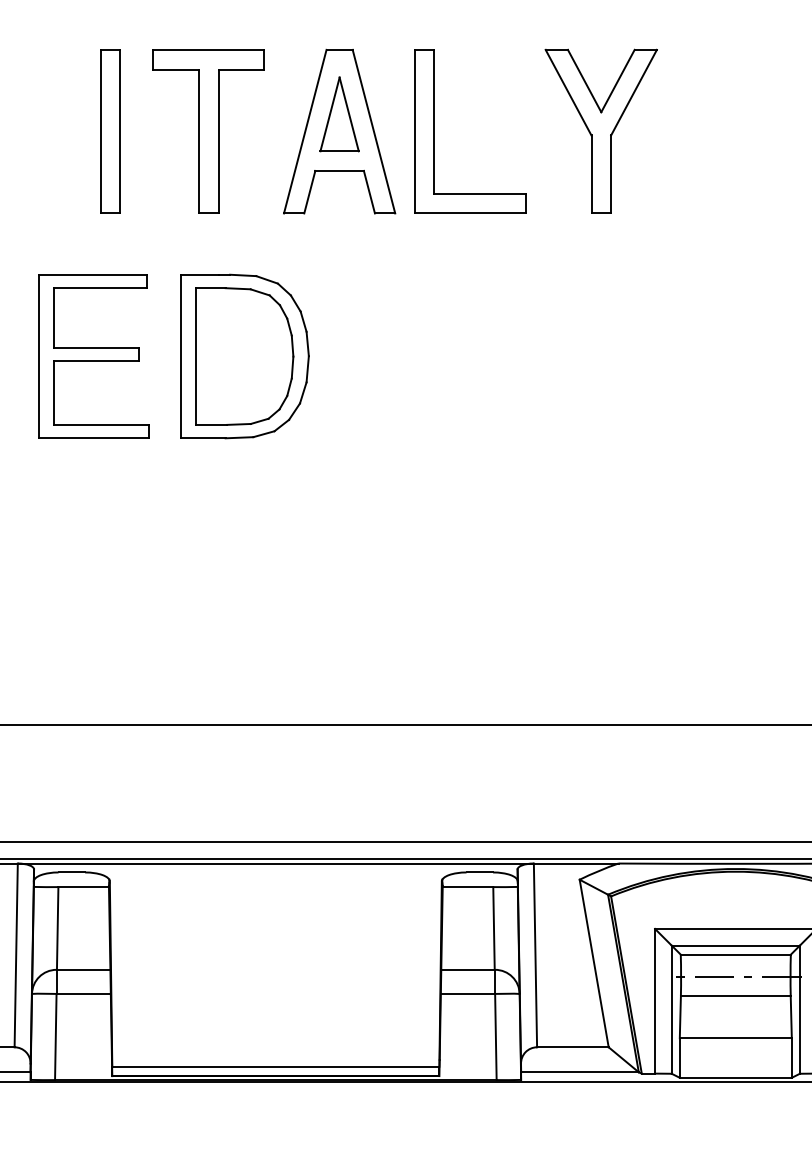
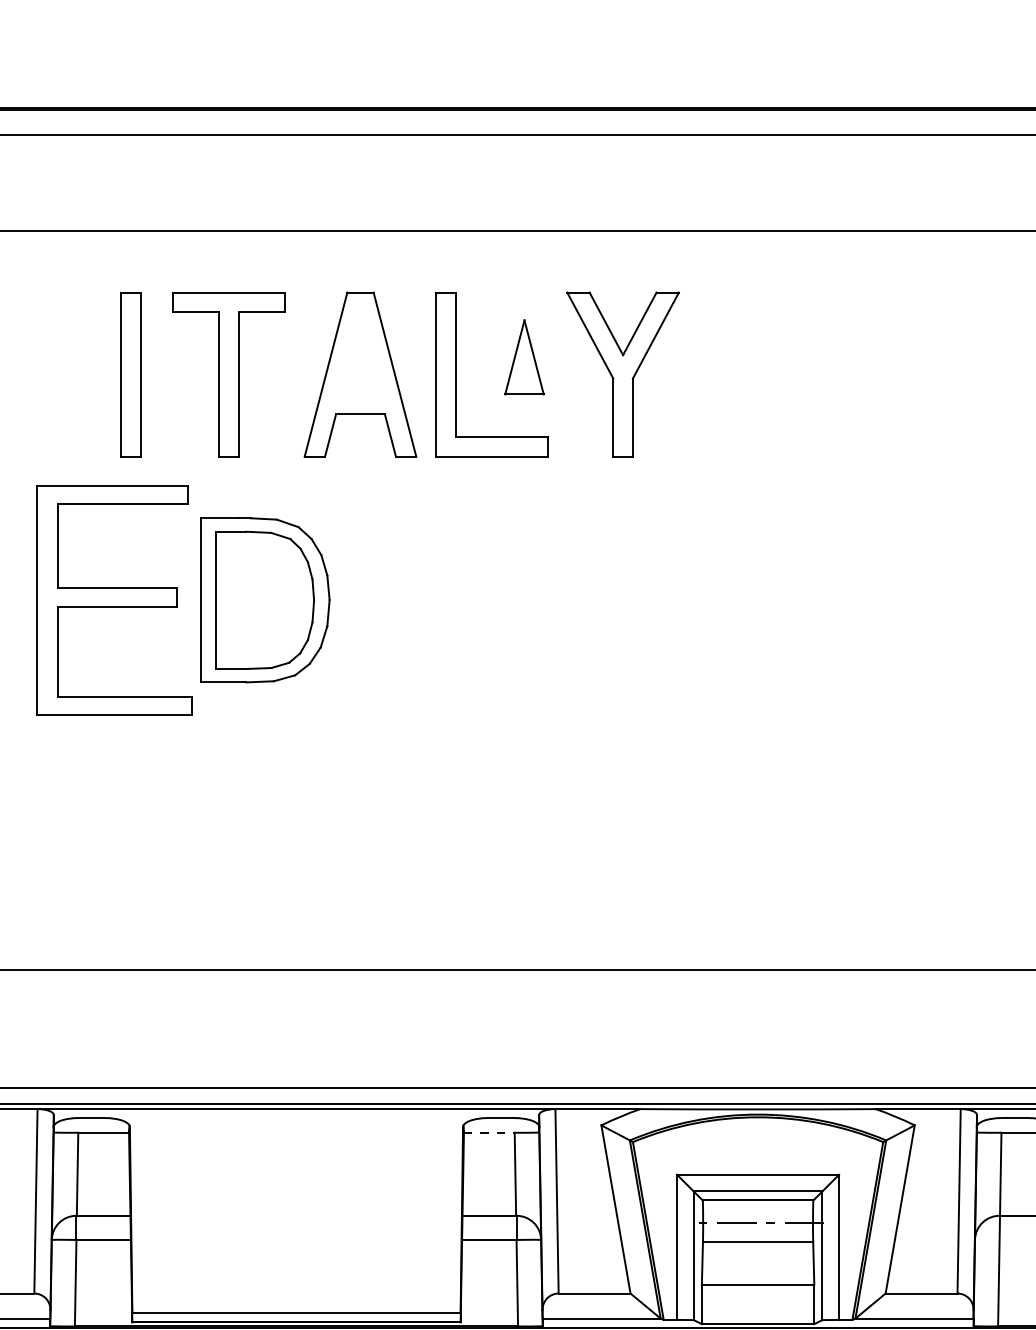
part: (339, 114) -> (524, 357), moved
part: (94, 355) -> (114, 599), size x1.4
line: (468, 886) -> (489, 1132), solid -> dashed

